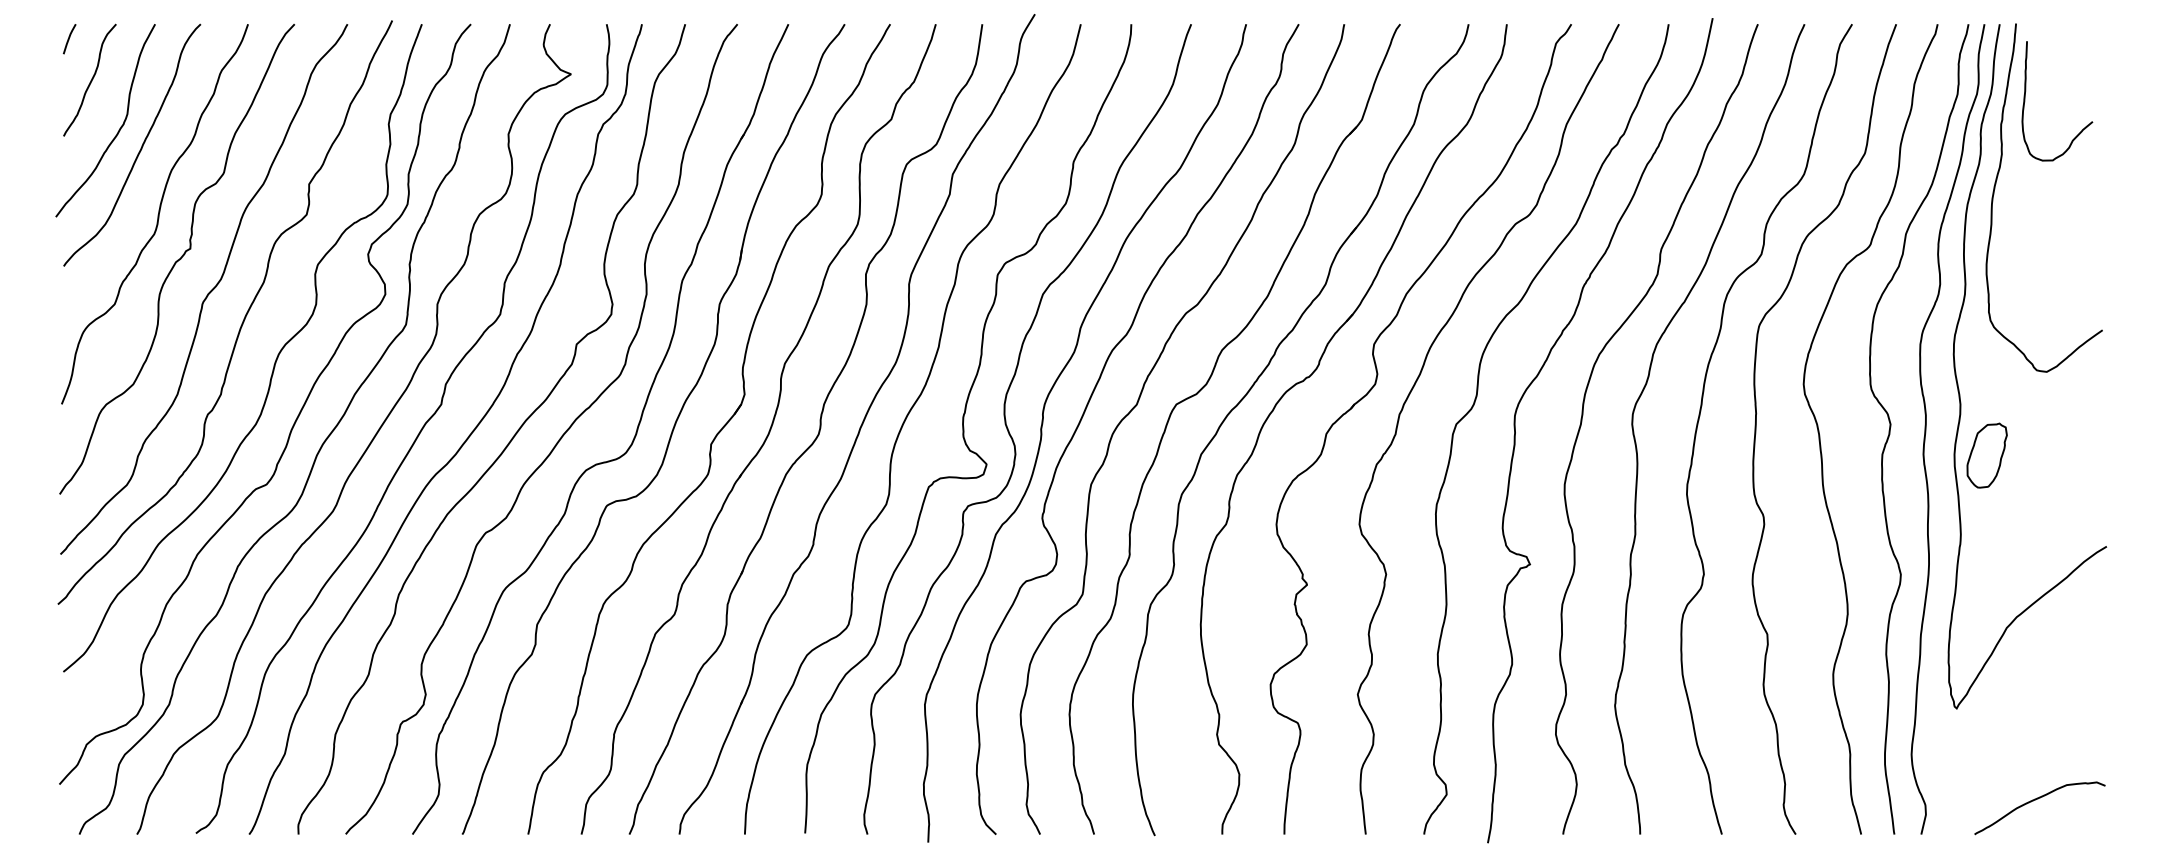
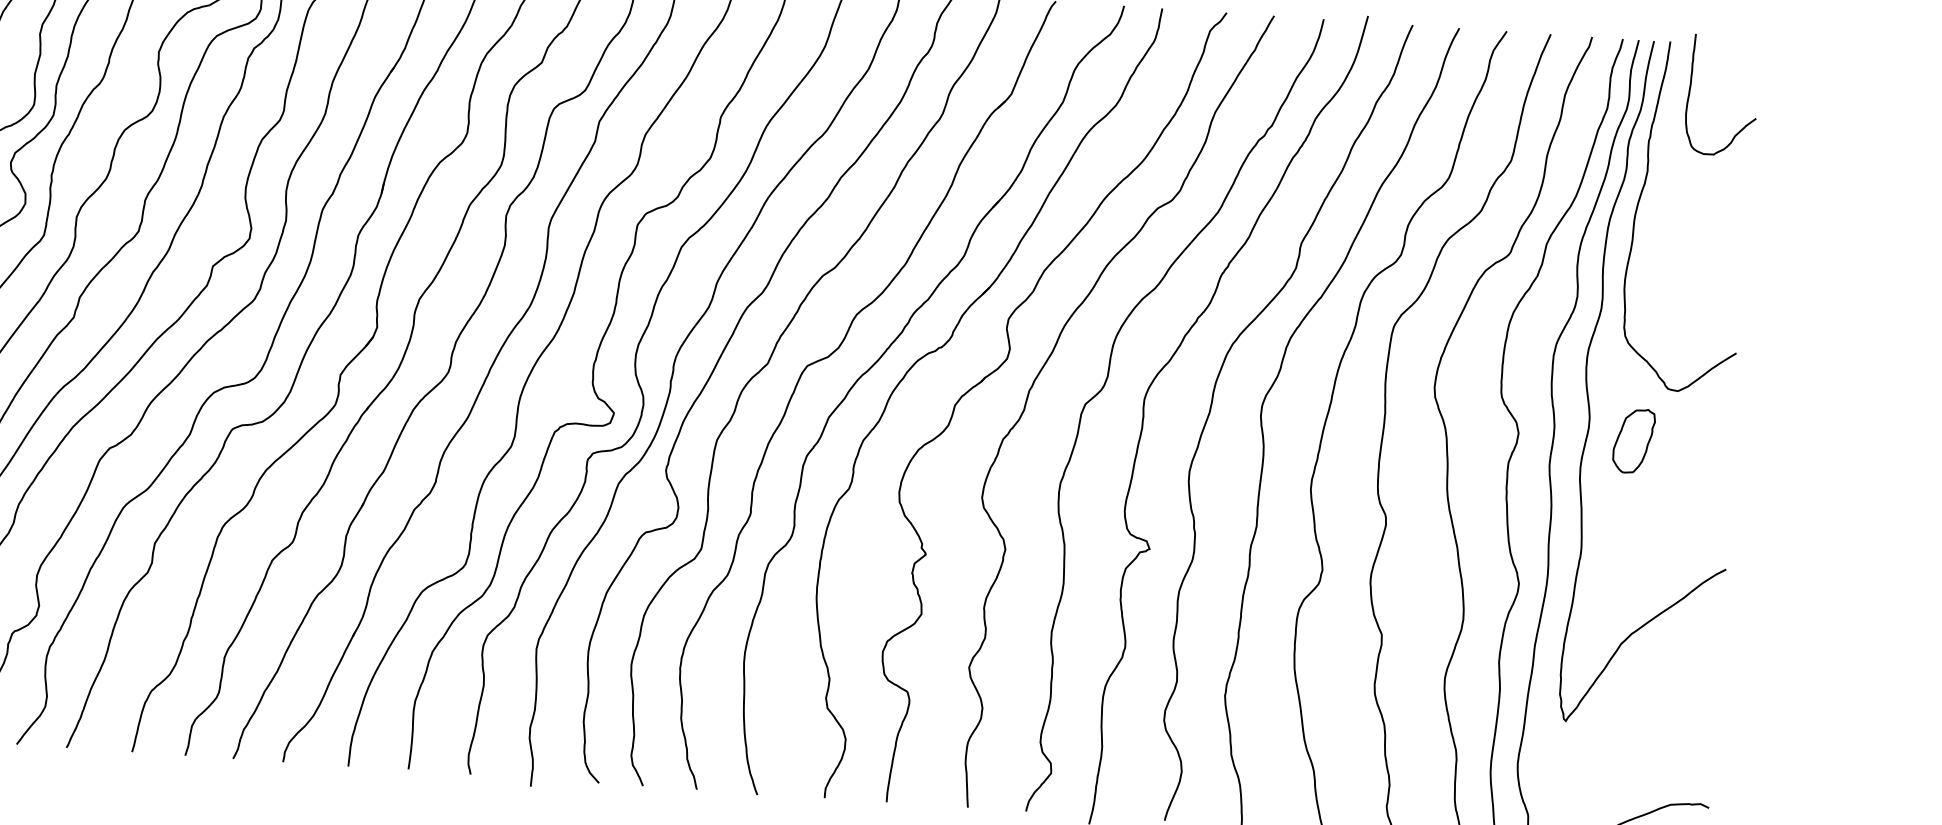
curve: (2025, 101) -> (1690, 93), moved
part: (1986, 455) -> (1633, 440), moved

